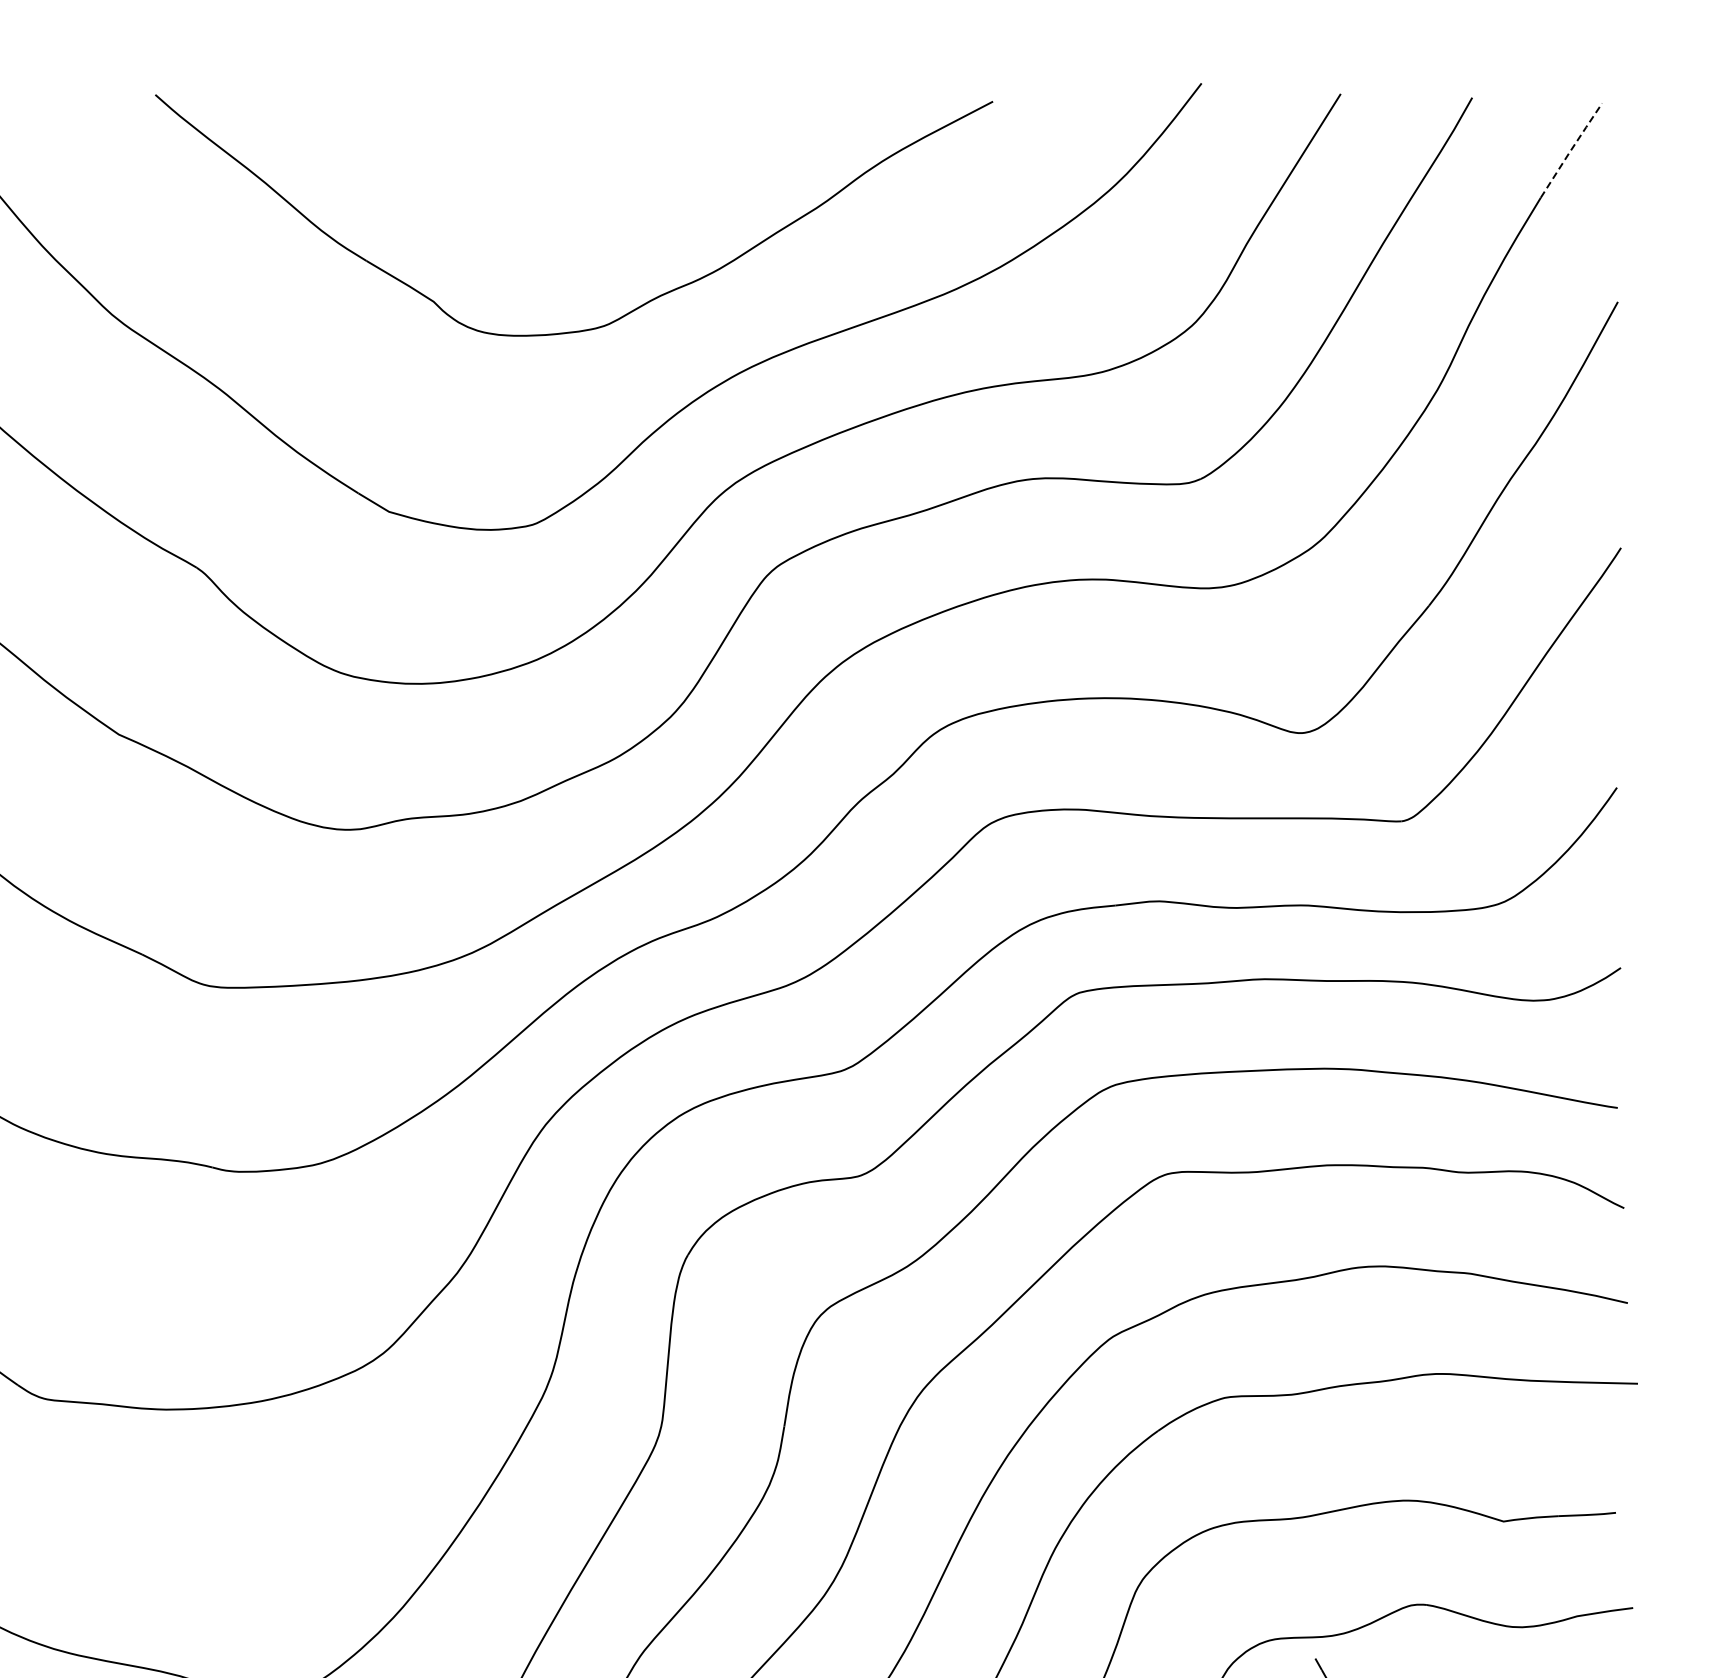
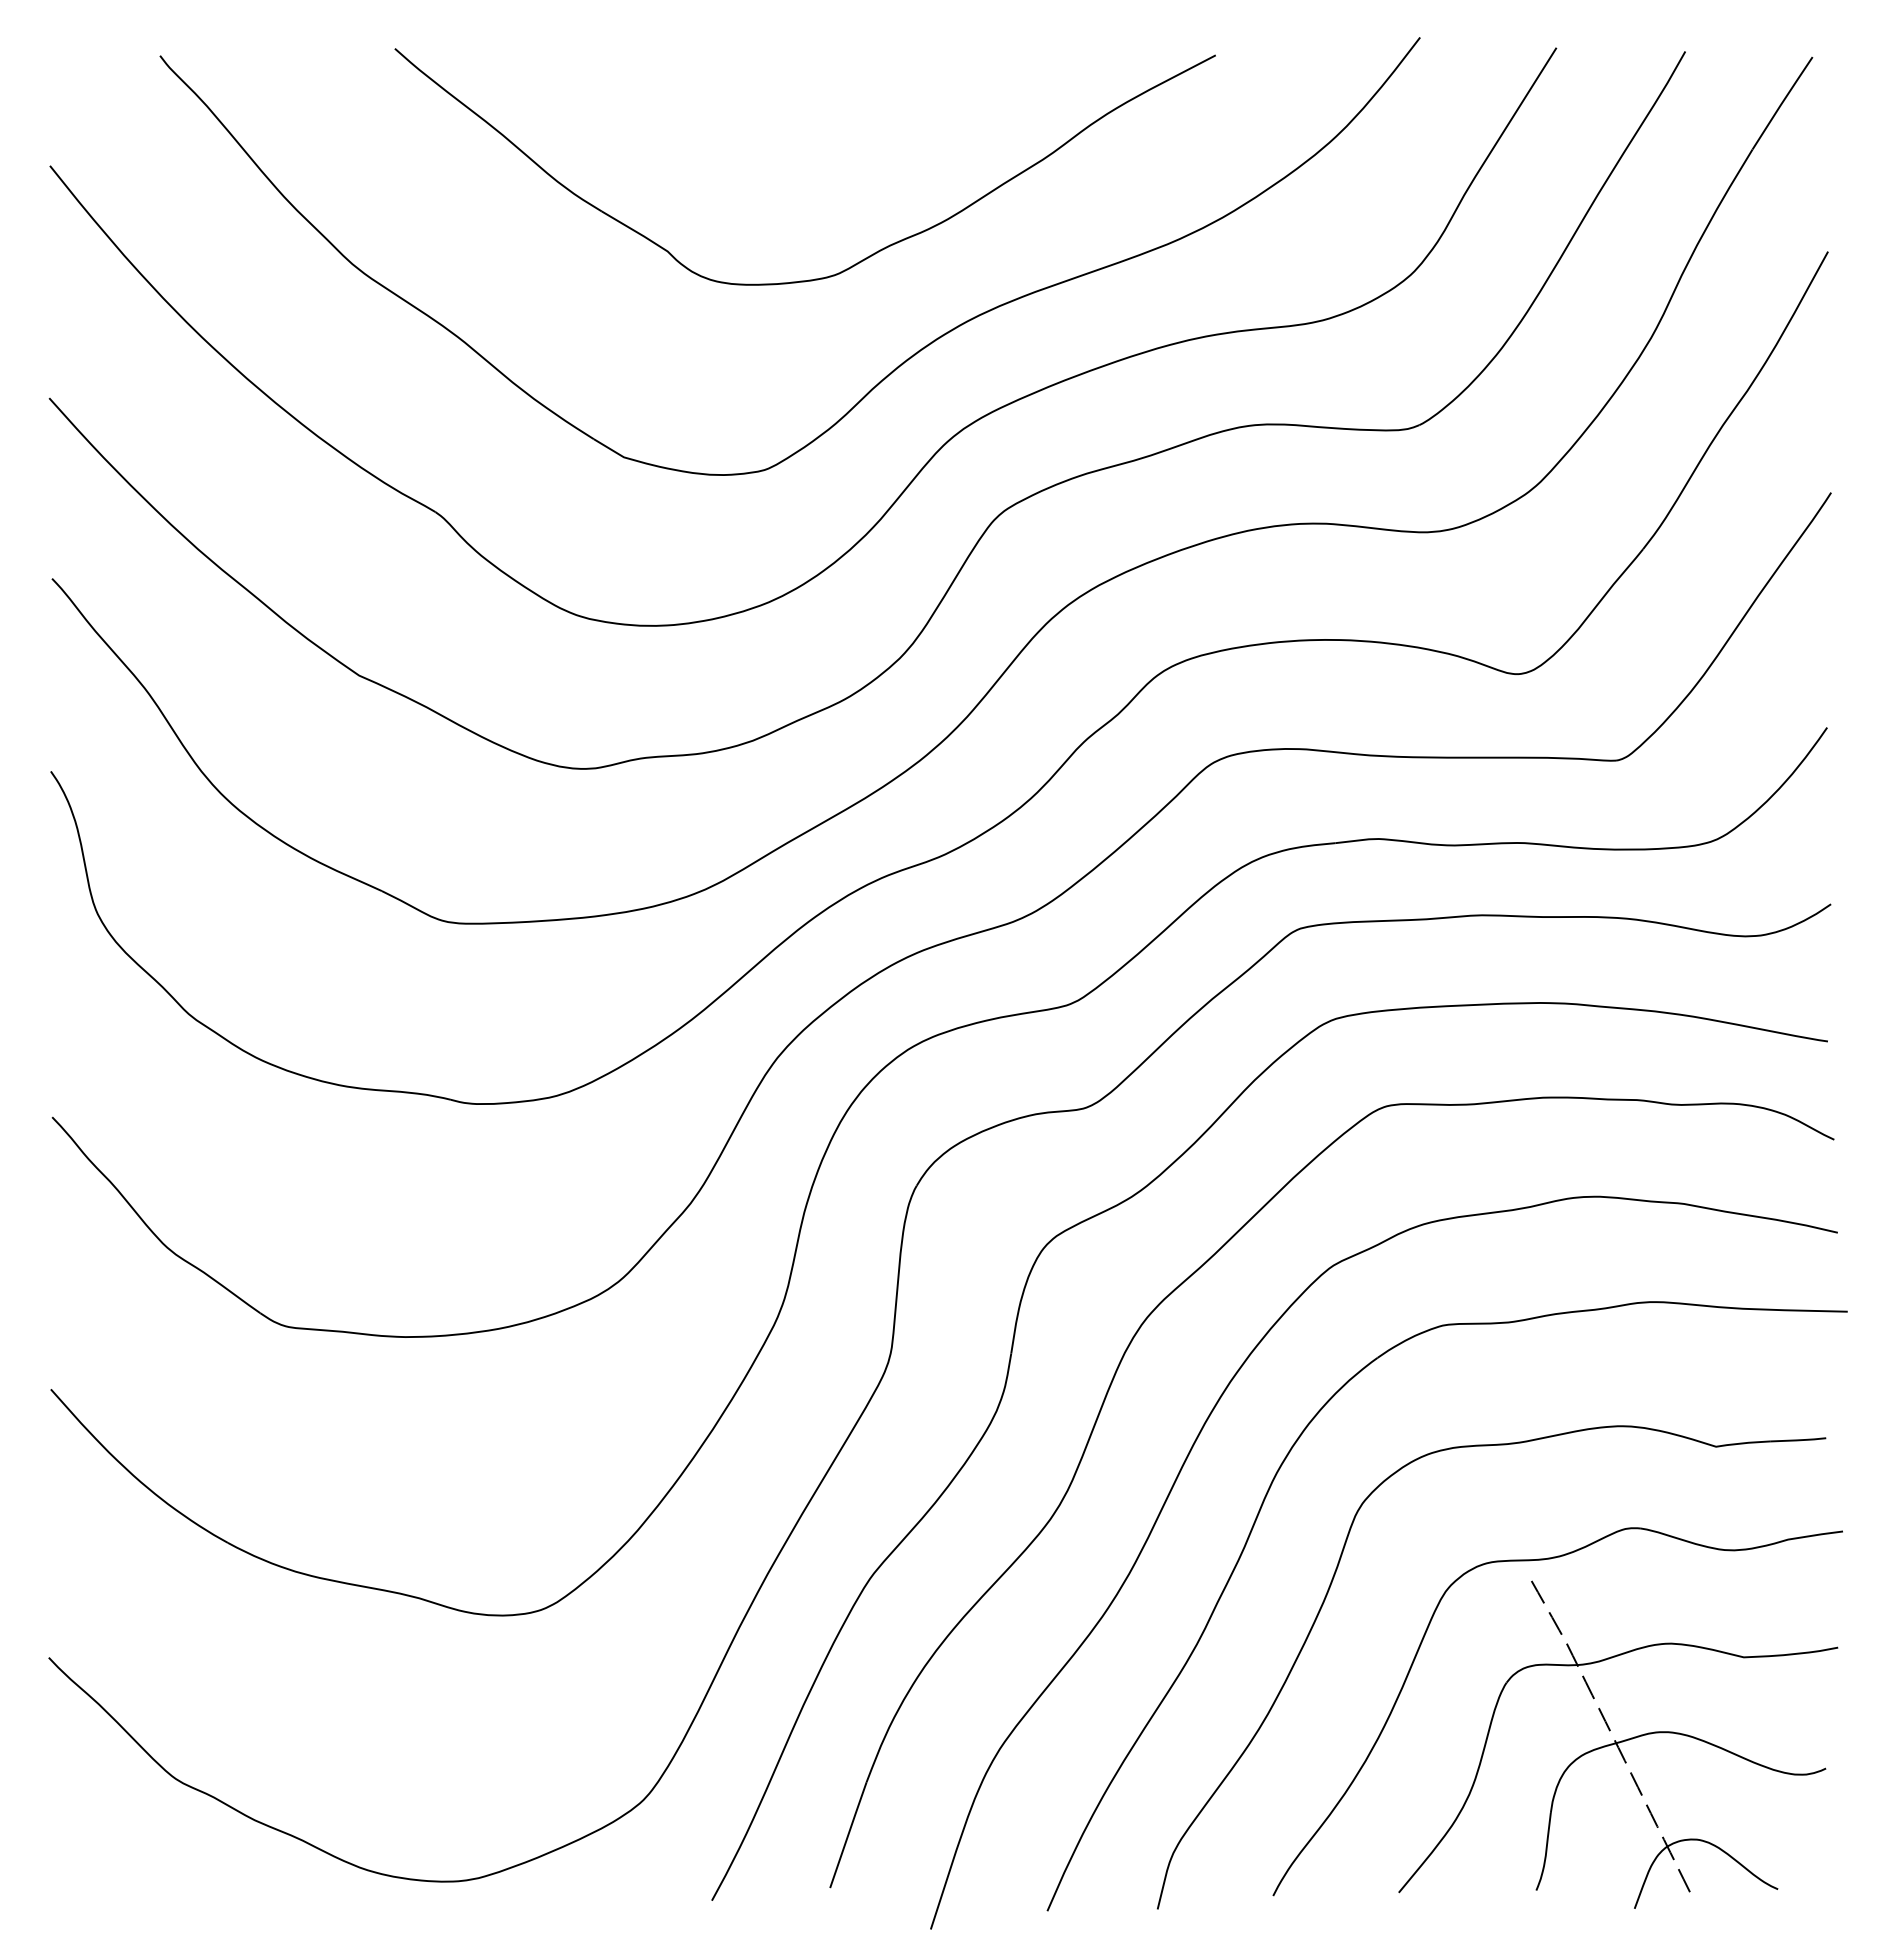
line: (1571, 149) -> (1782, 102), dashed -> solid

